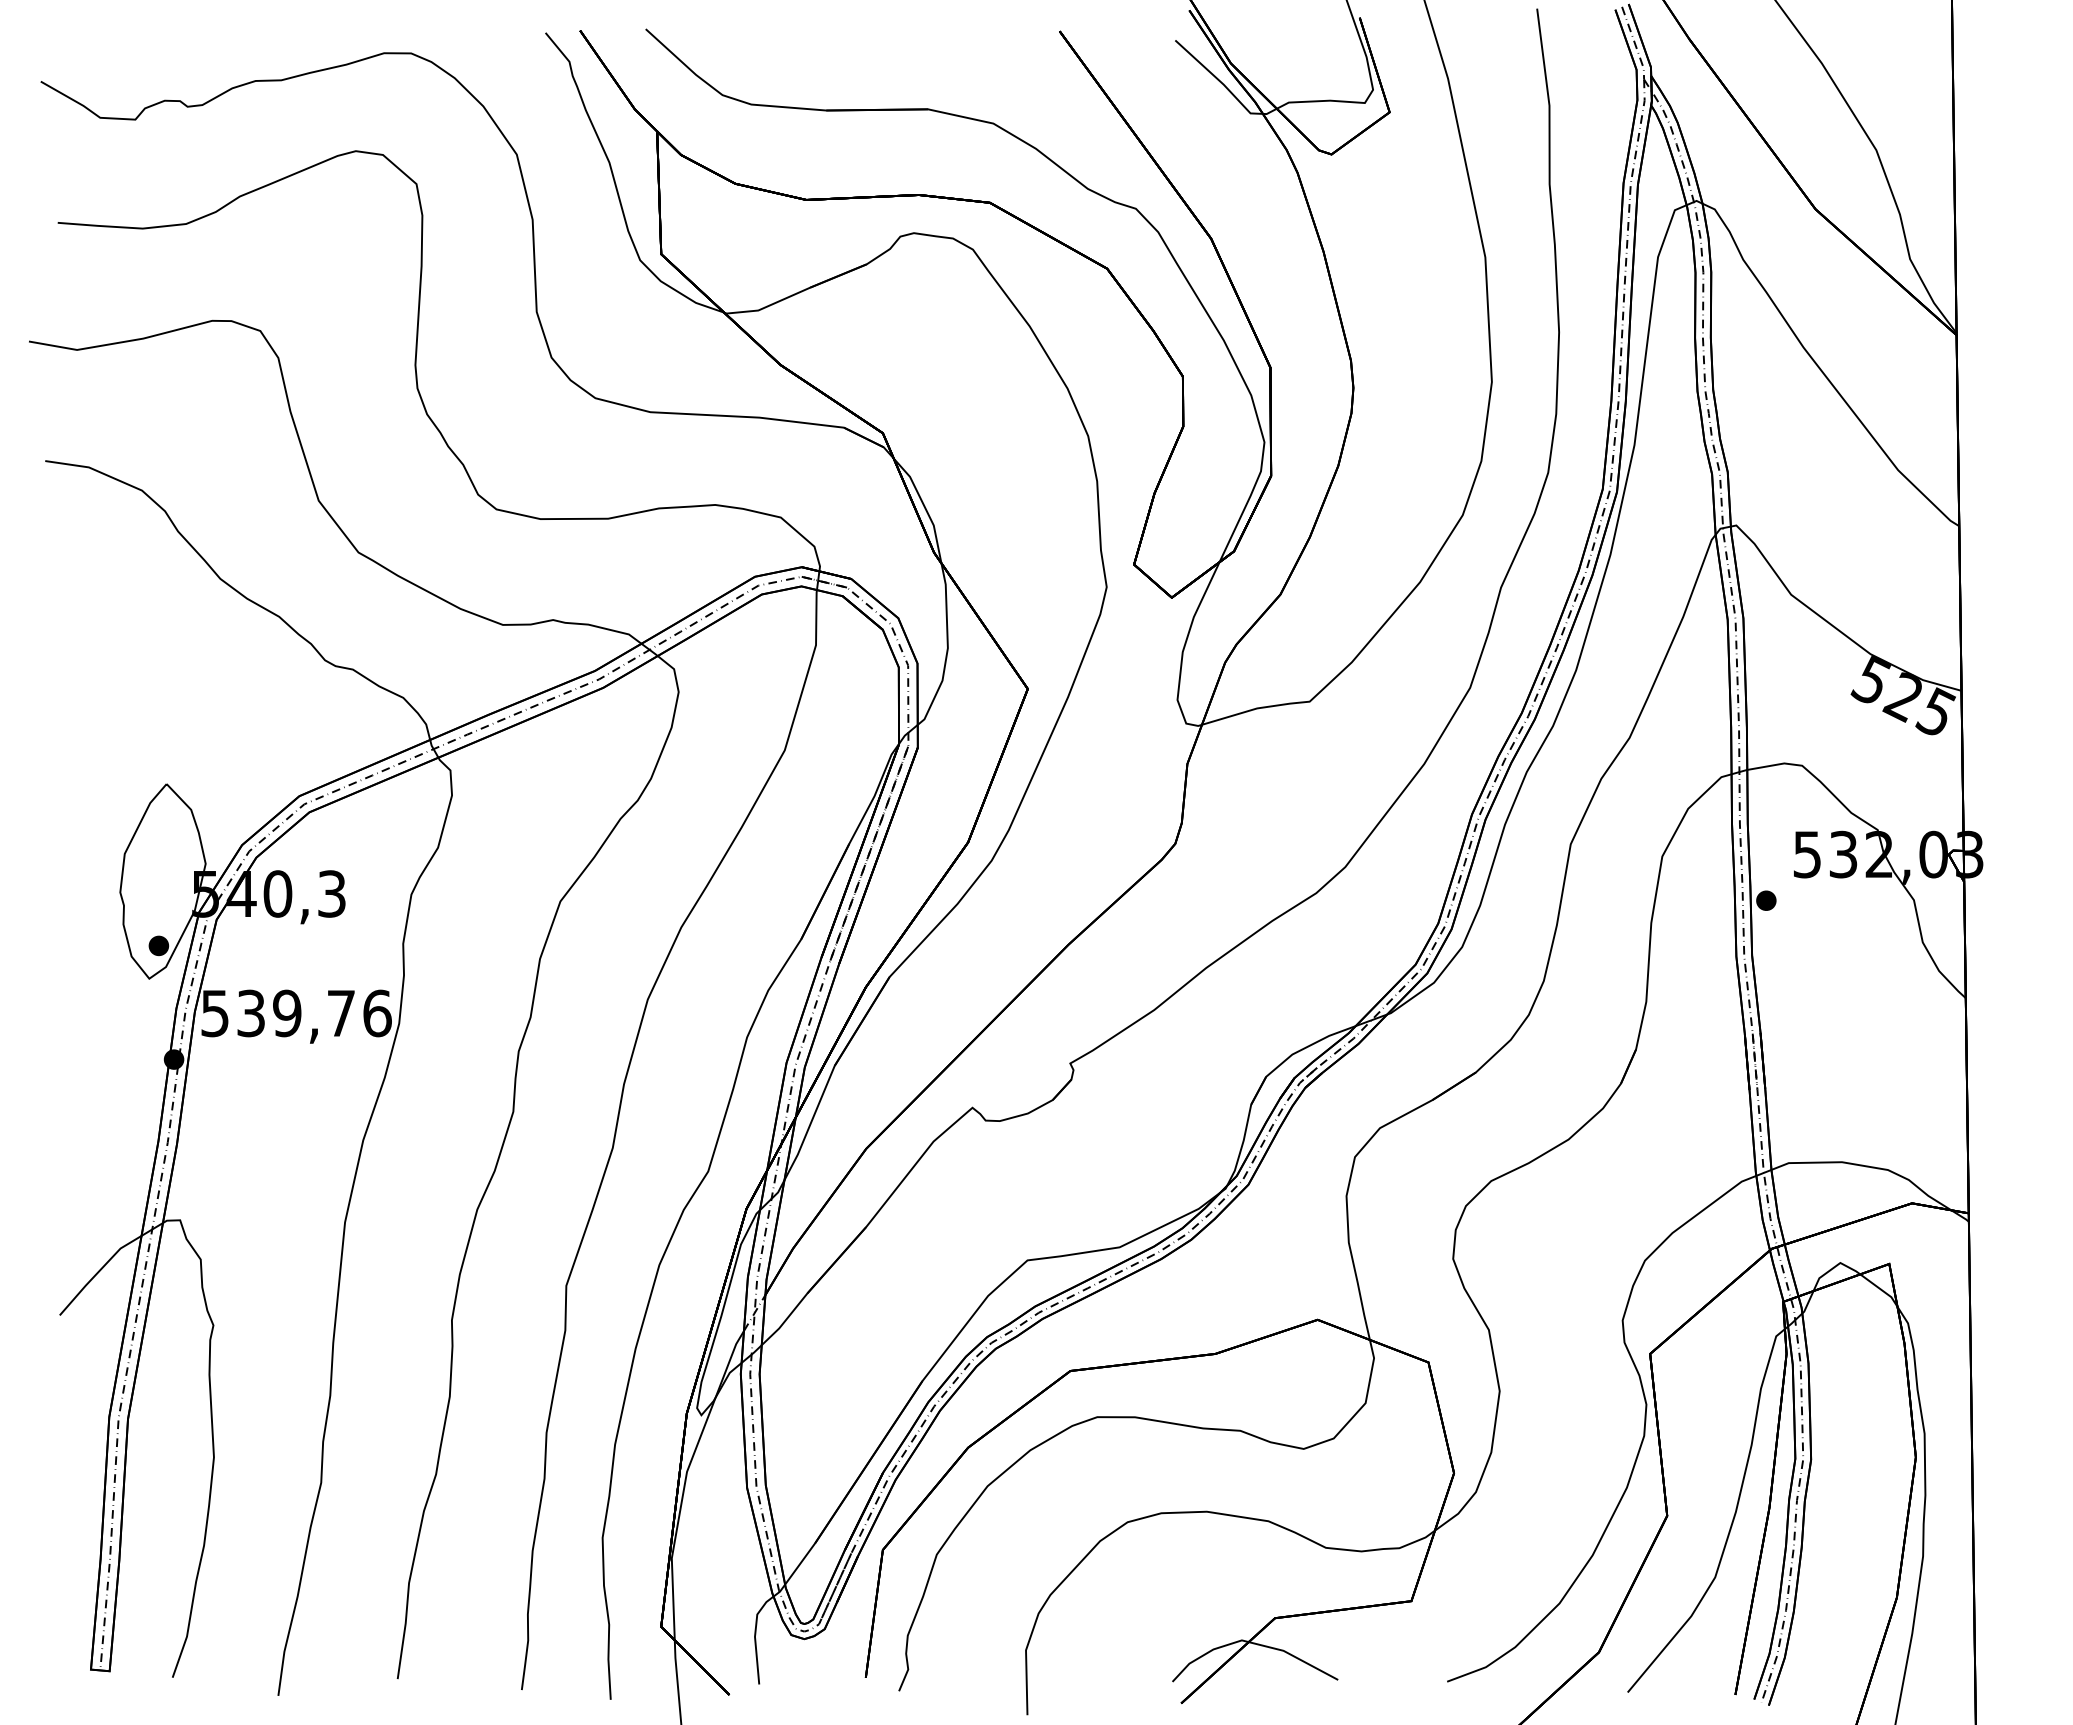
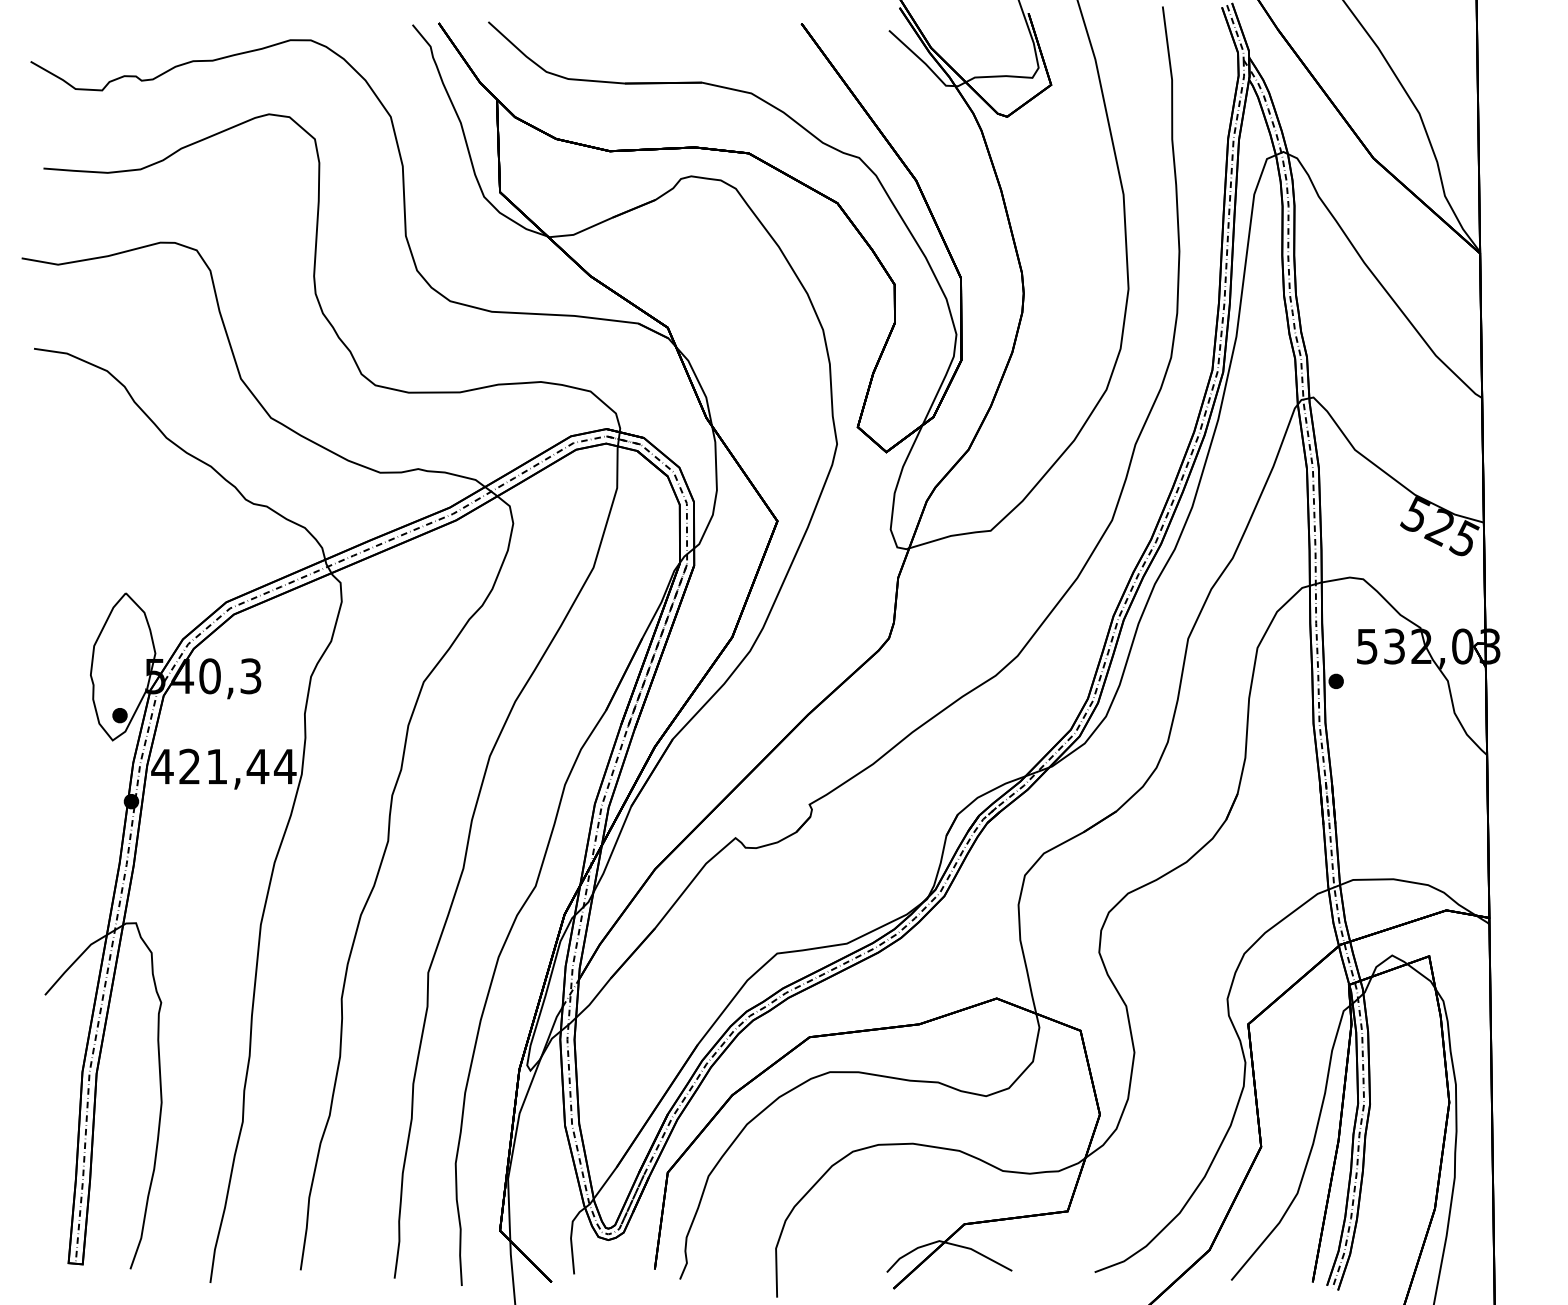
text: (296, 1013) -> (224, 766), 539,76 -> 421,44

